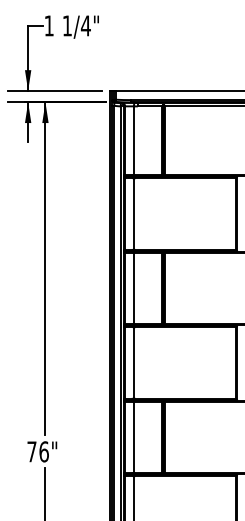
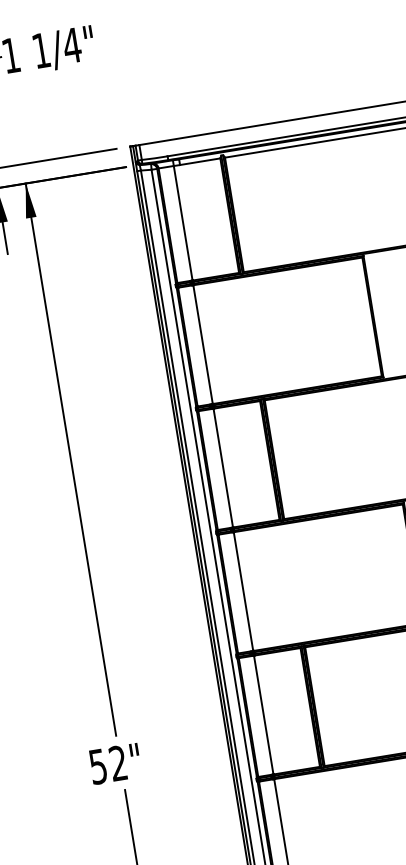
text: (37, 451) -> (107, 764), 76" -> 52"

